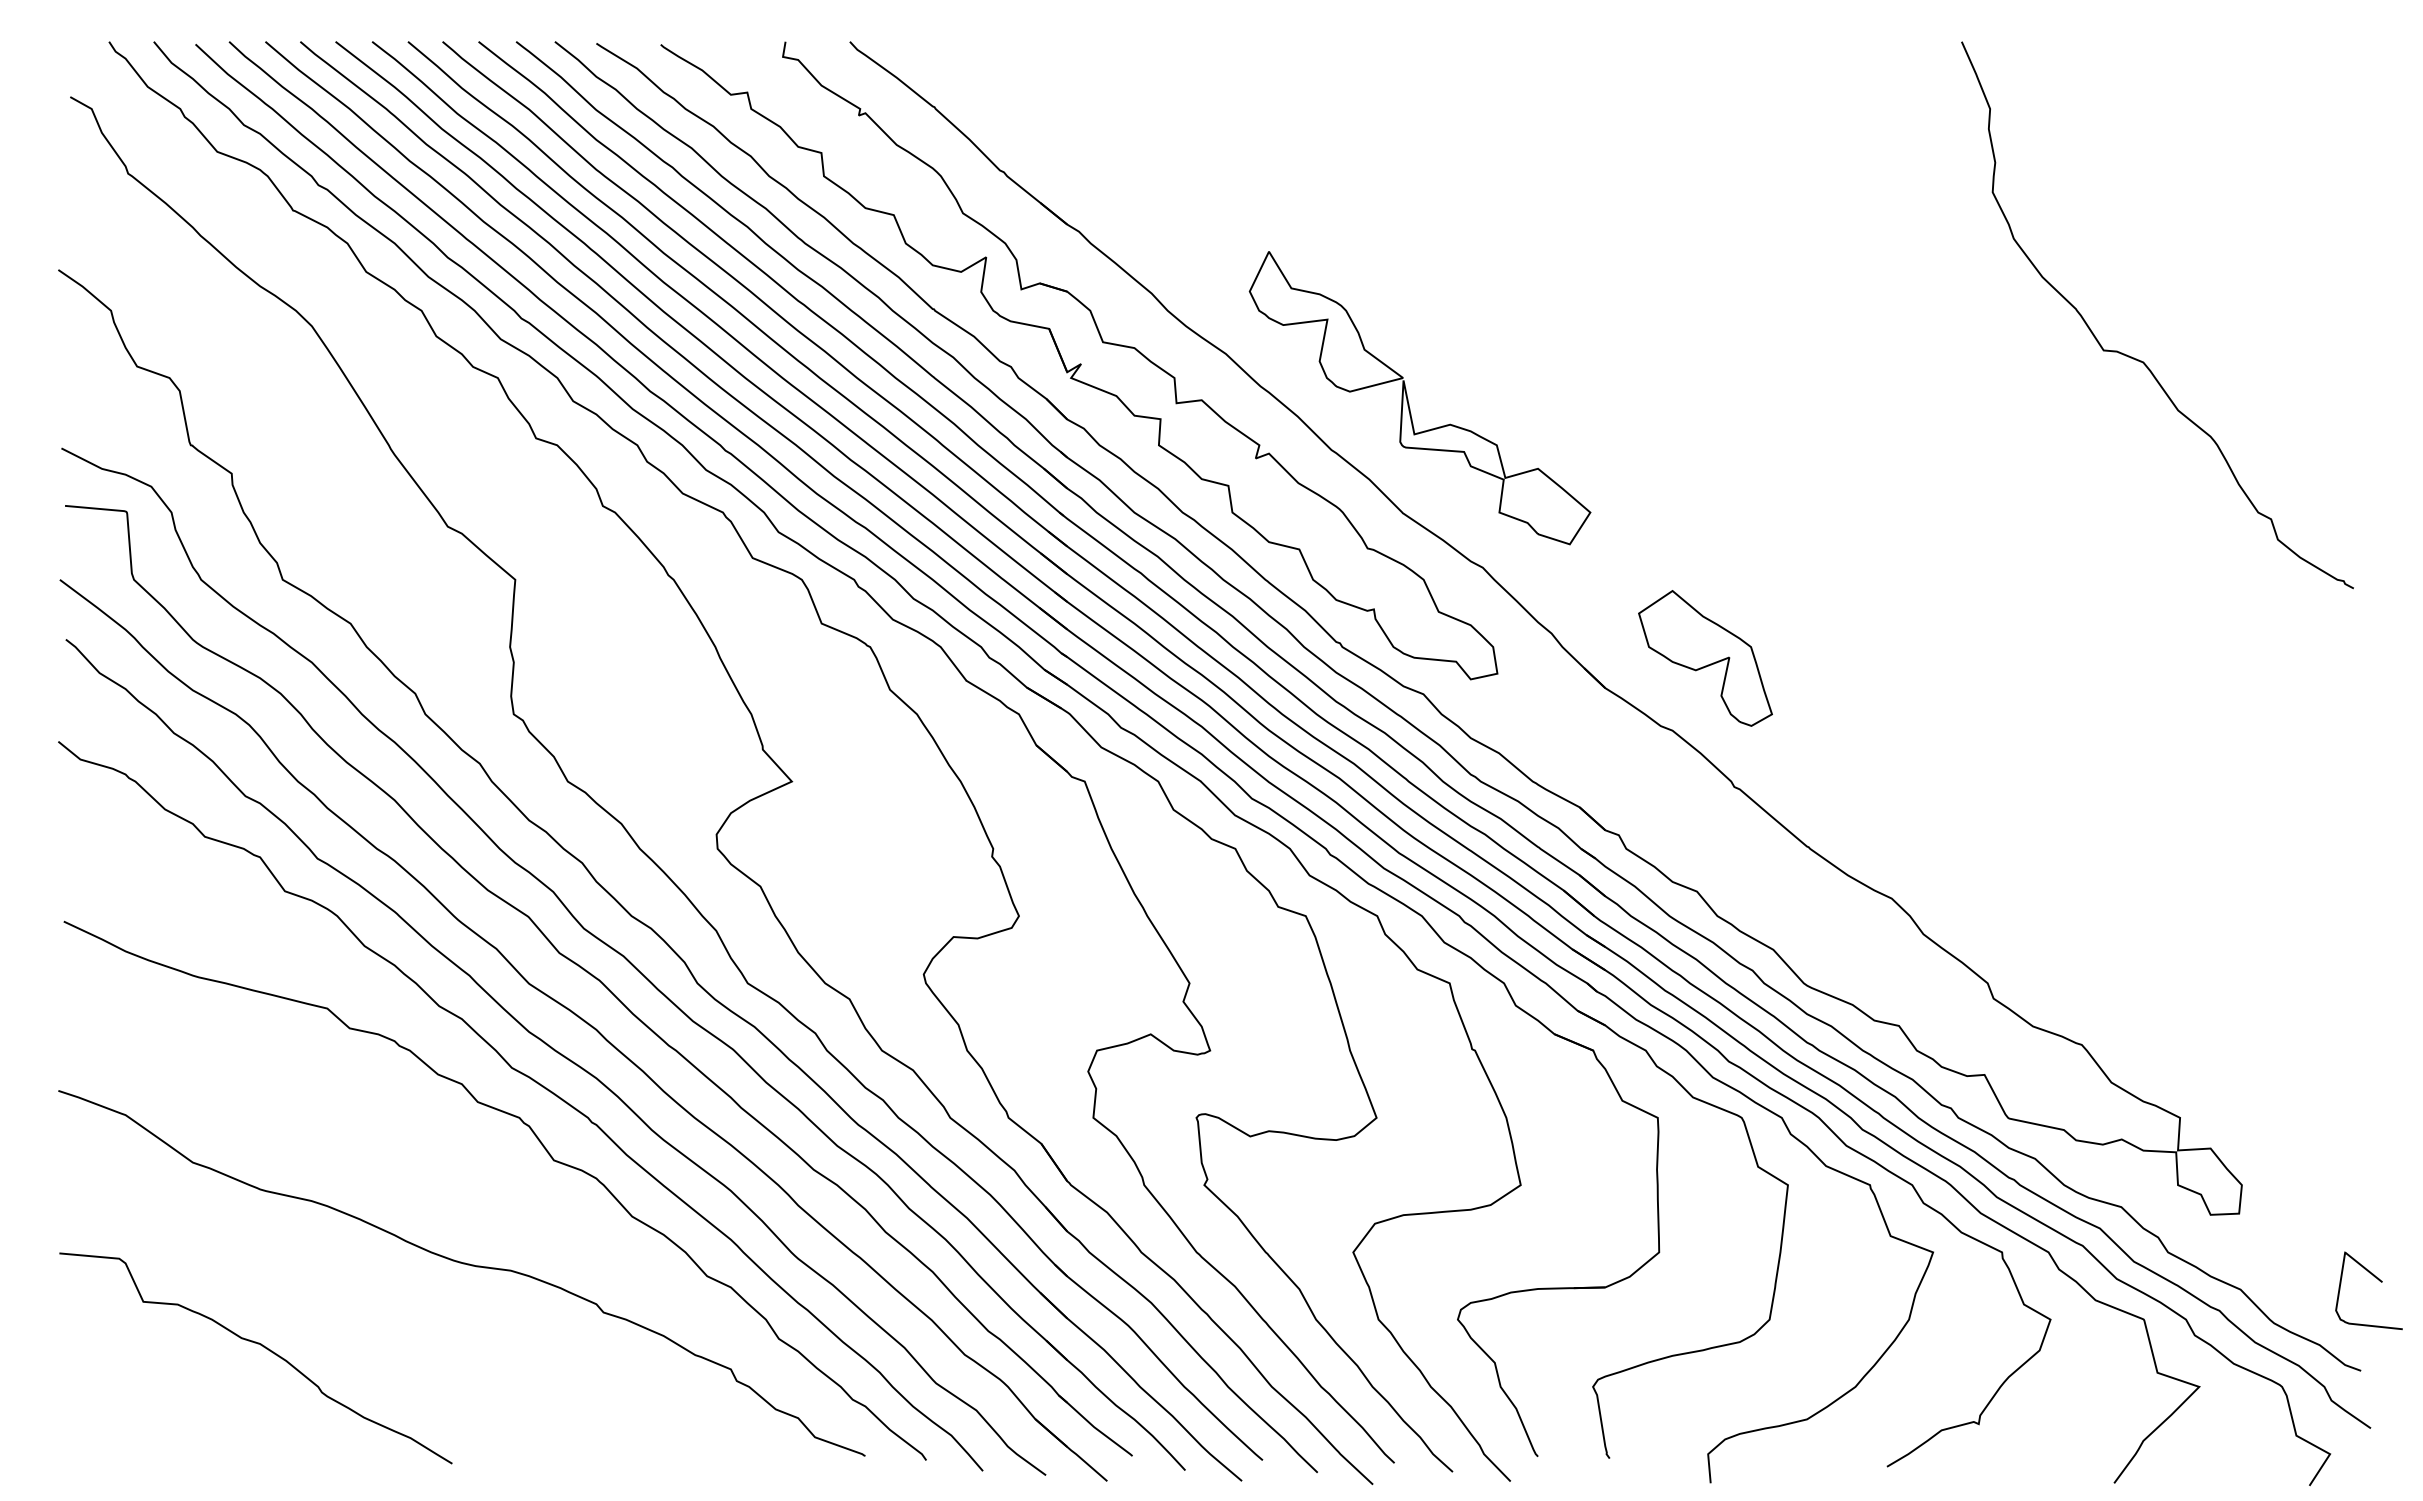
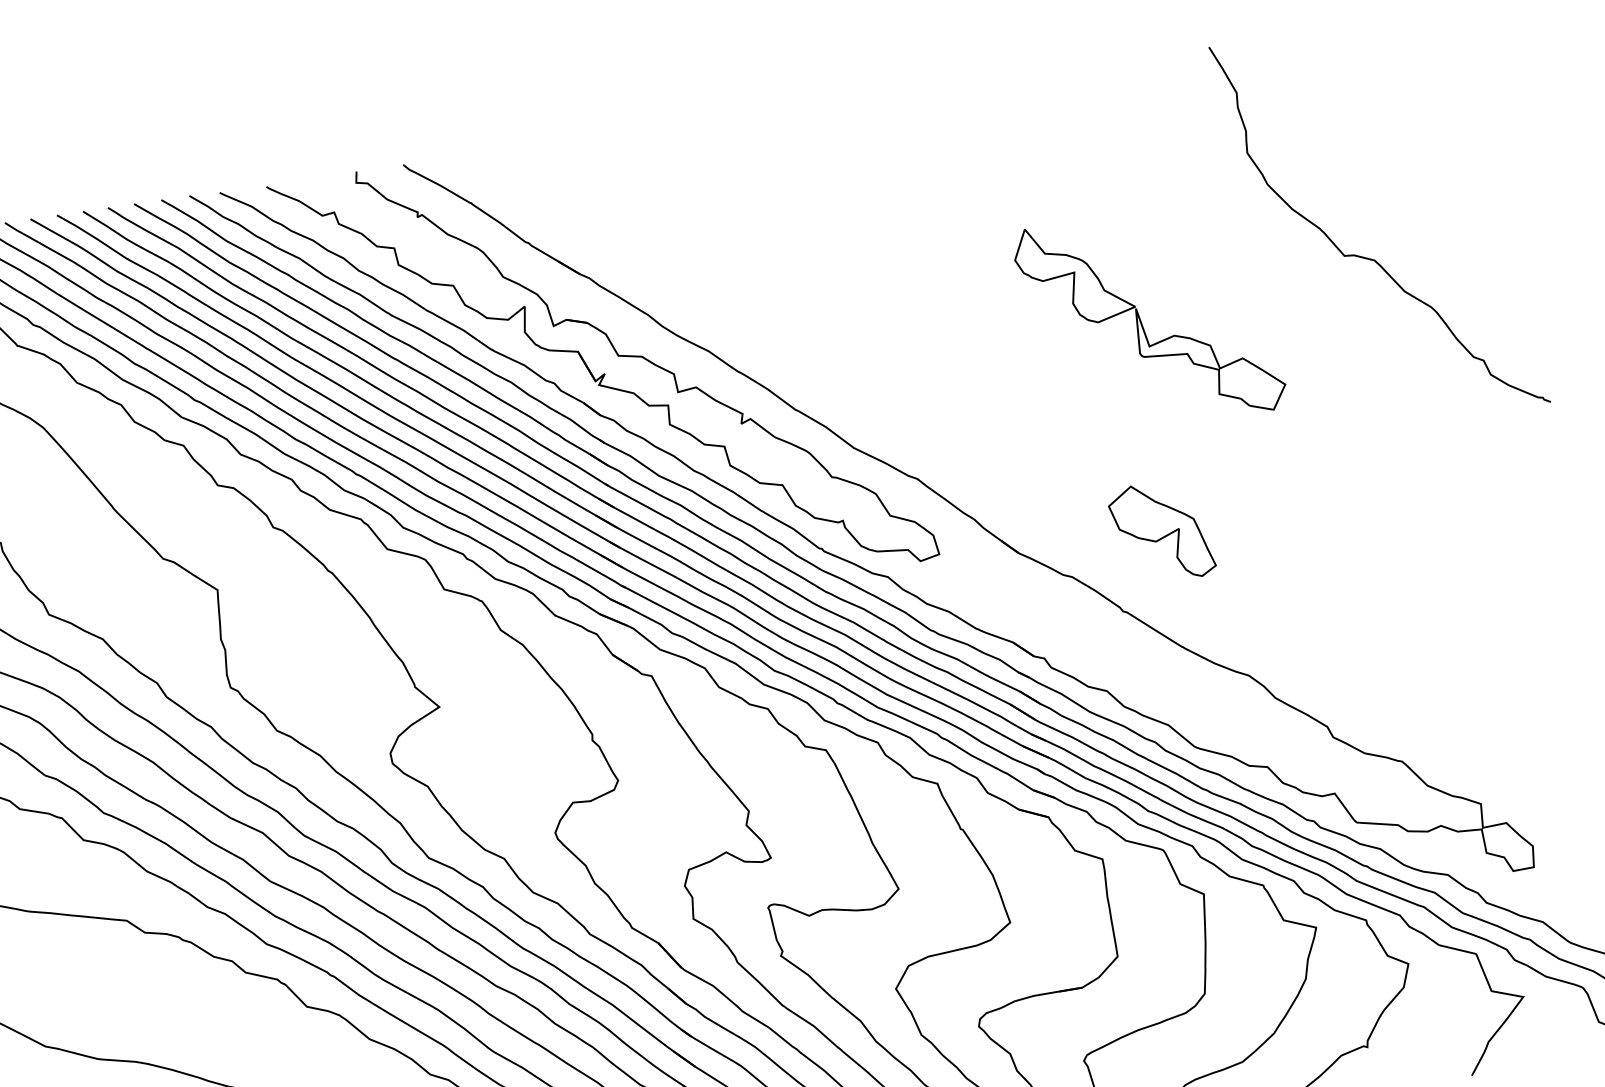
part: (1408, 398) -> (1141, 321), moved
part: (1705, 658) -> (1161, 532), moved

